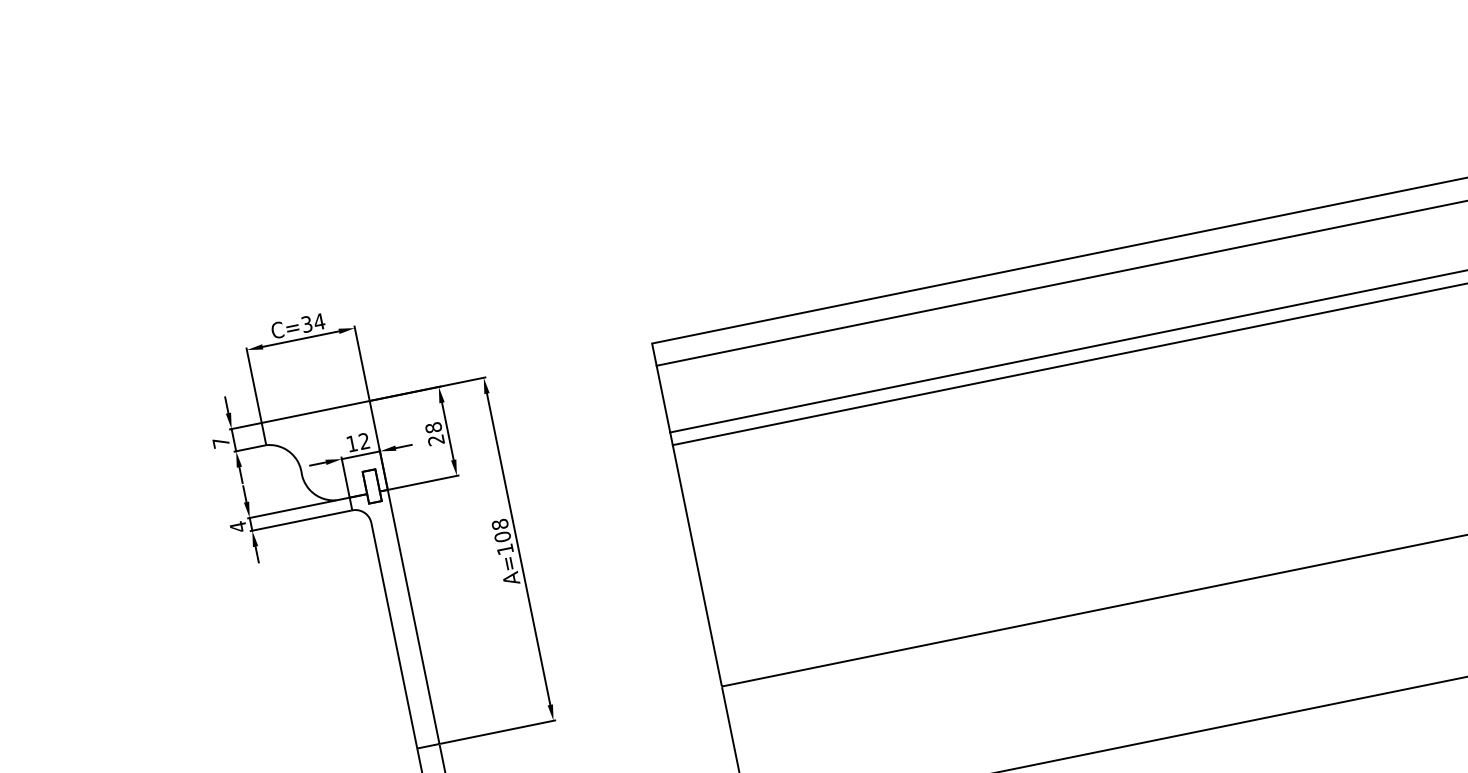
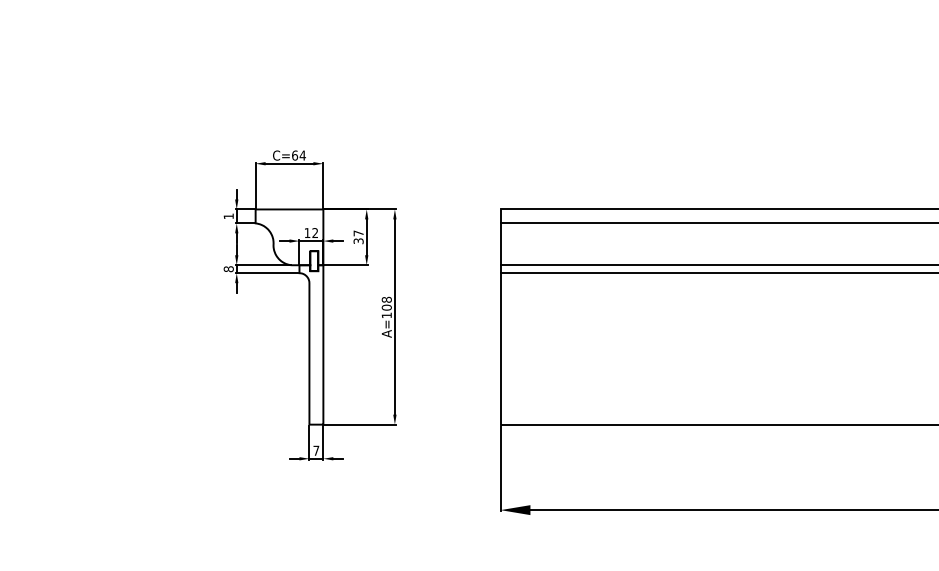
text: (307, 324) -> (295, 155), C=34 -> C=64
text: (434, 434) -> (358, 237), 28 -> 37
text: (220, 442) -> (228, 216), 7 -> 1
text: (237, 527) -> (228, 269), 4 -> 8

